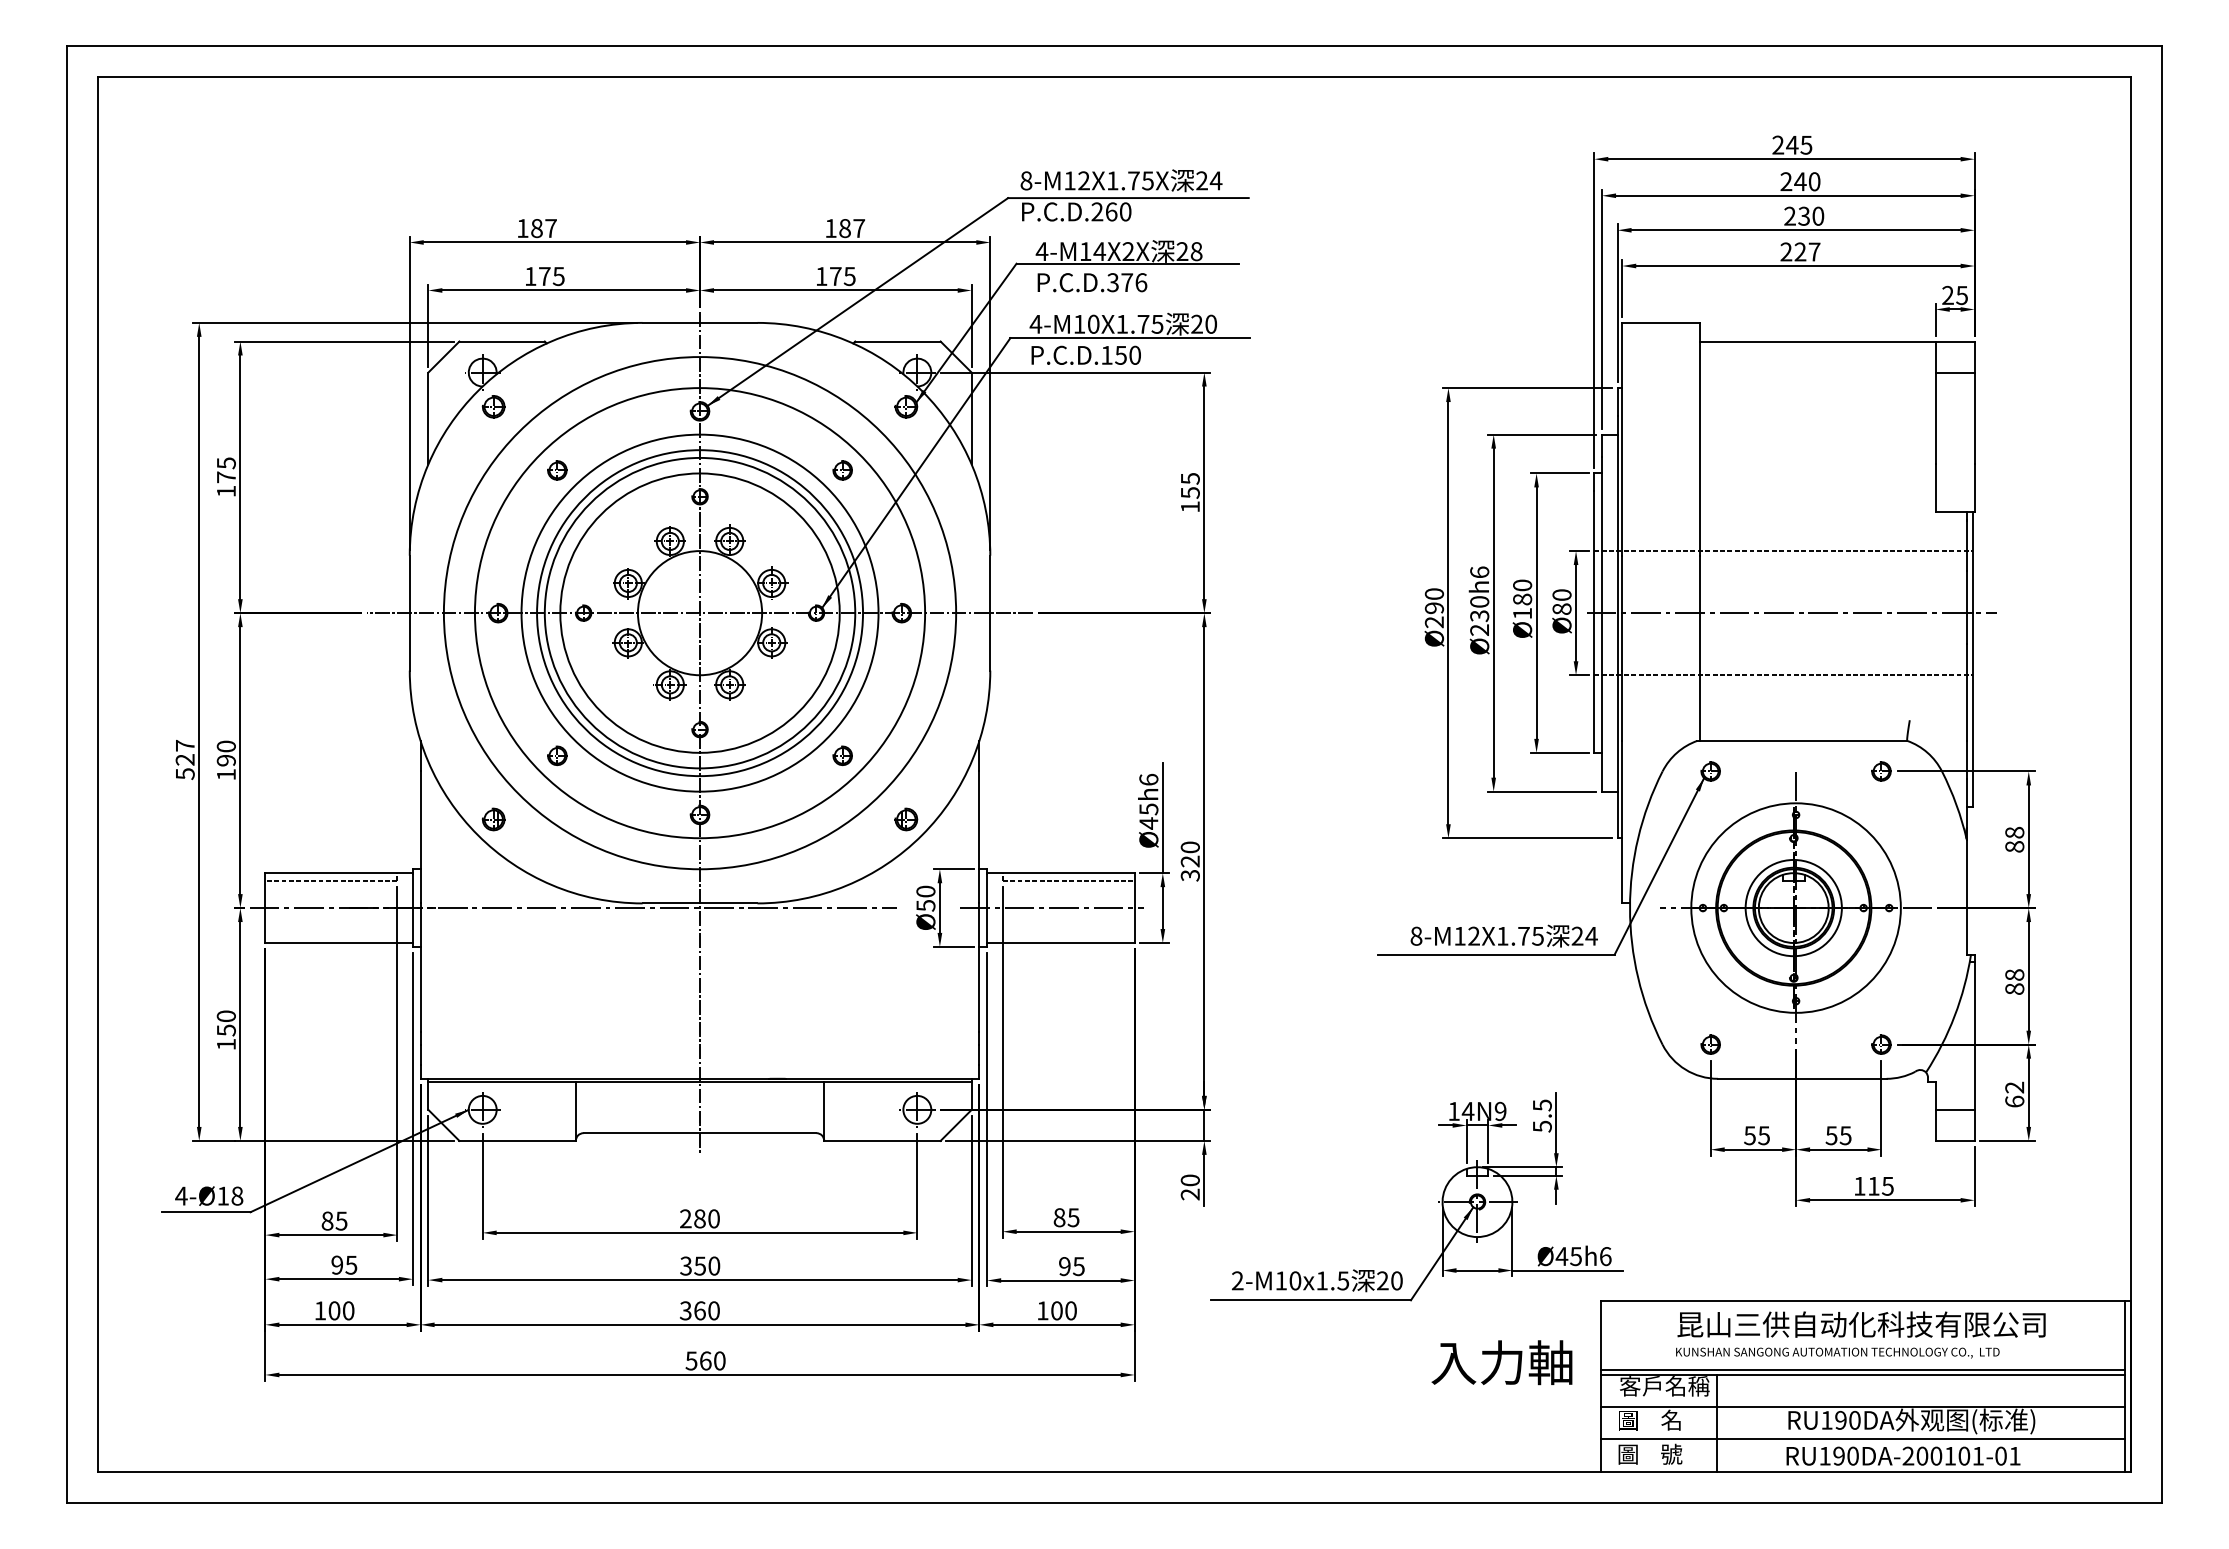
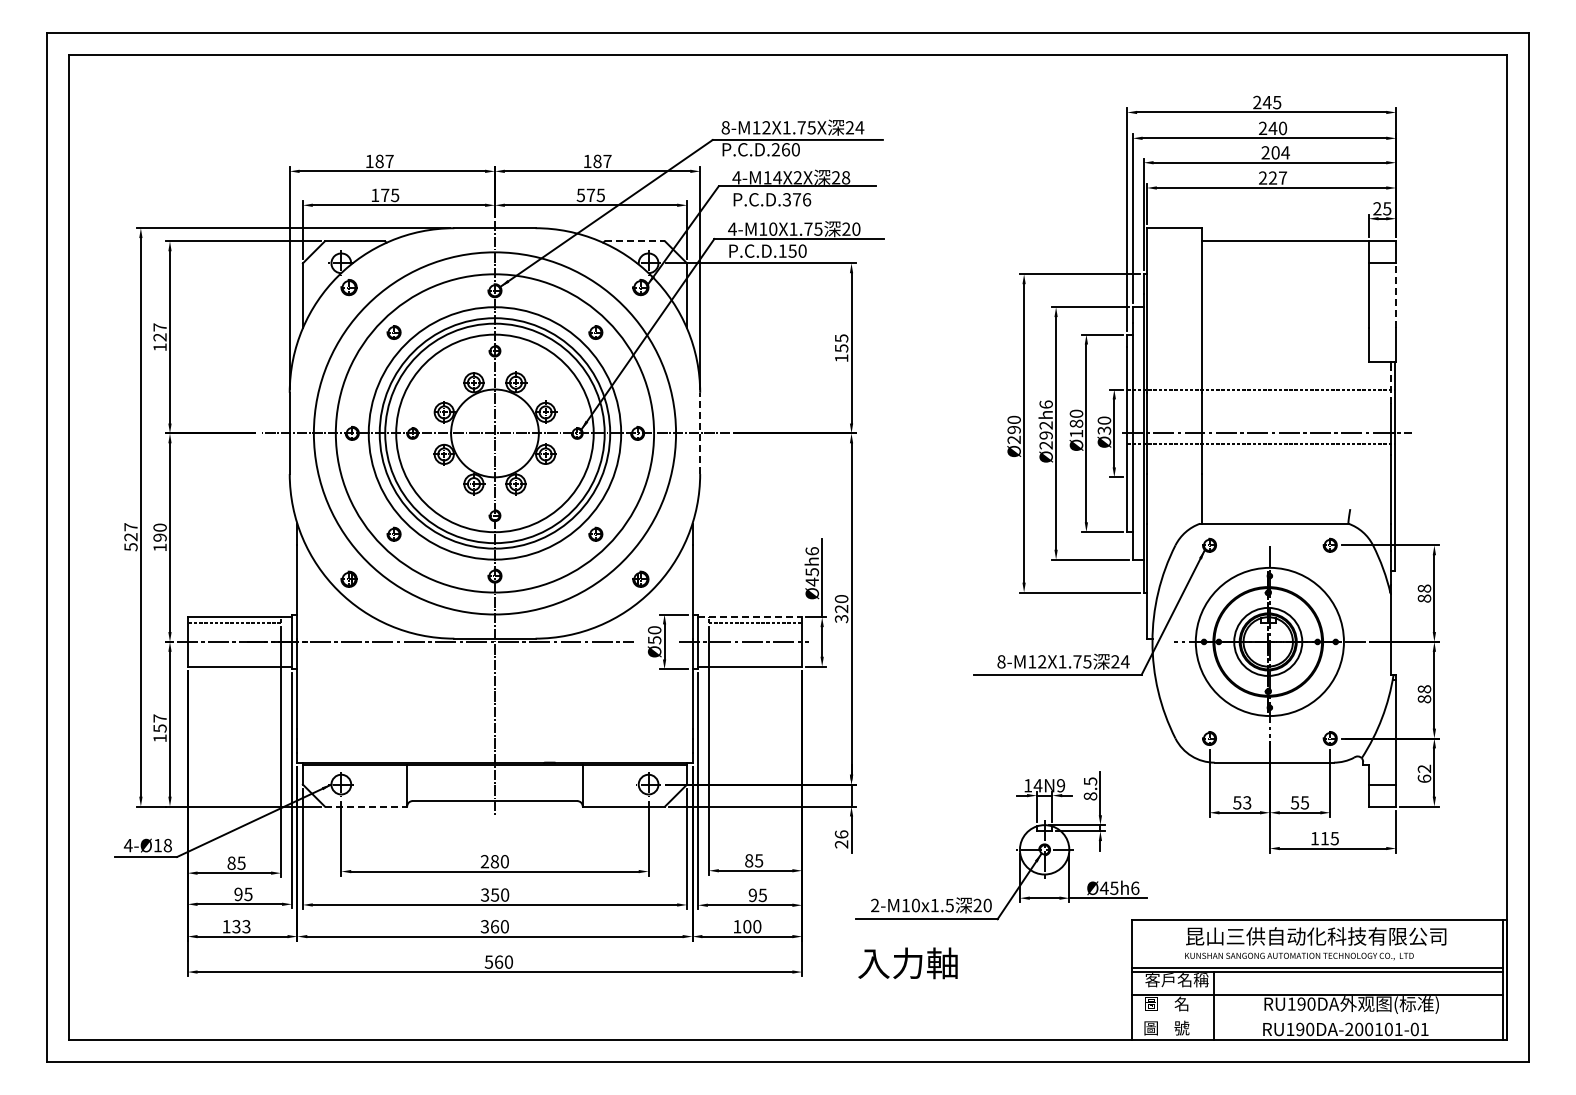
text: (1811, 215) -> (1280, 152), 230 -> 204
text: (821, 276) -> (580, 195), 175 -> 575
line: (898, 341) -> (635, 241), solid -> dashed
line: (1975, 418) -> (1396, 295), solid -> dashed
text: (225, 470) -> (159, 332), 175 -> 127
line: (1966, 546) -> (1390, 386), solid -> dashed
text: (1478, 609) -> (1045, 430), Ø230h6 -> Ø292h6
text: (1560, 609) -> (1103, 430), Ø80 -> Ø30
line: (990, 613) -> (700, 433), solid -> dashed
line: (1784, 675) -> (1261, 444), moved
line: (1061, 873) -> (750, 617), solid -> dashed
text: (225, 1016) -> (159, 718), 150 -> 157
text: (1542, 1126) -> (1090, 796), 5.5 -> 8.5
text: (1764, 1135) -> (1247, 802), 55 -> 53
line: (518, 1140) -> (366, 806), solid -> dashed
text: (1190, 1180) -> (841, 834), 20 -> 26
text: (341, 1310) -> (241, 926), 100 -> 133
text: (1501, 1362) -> (907, 963), moved
line: (1862, 1439) -> (1316, 1017), removed

